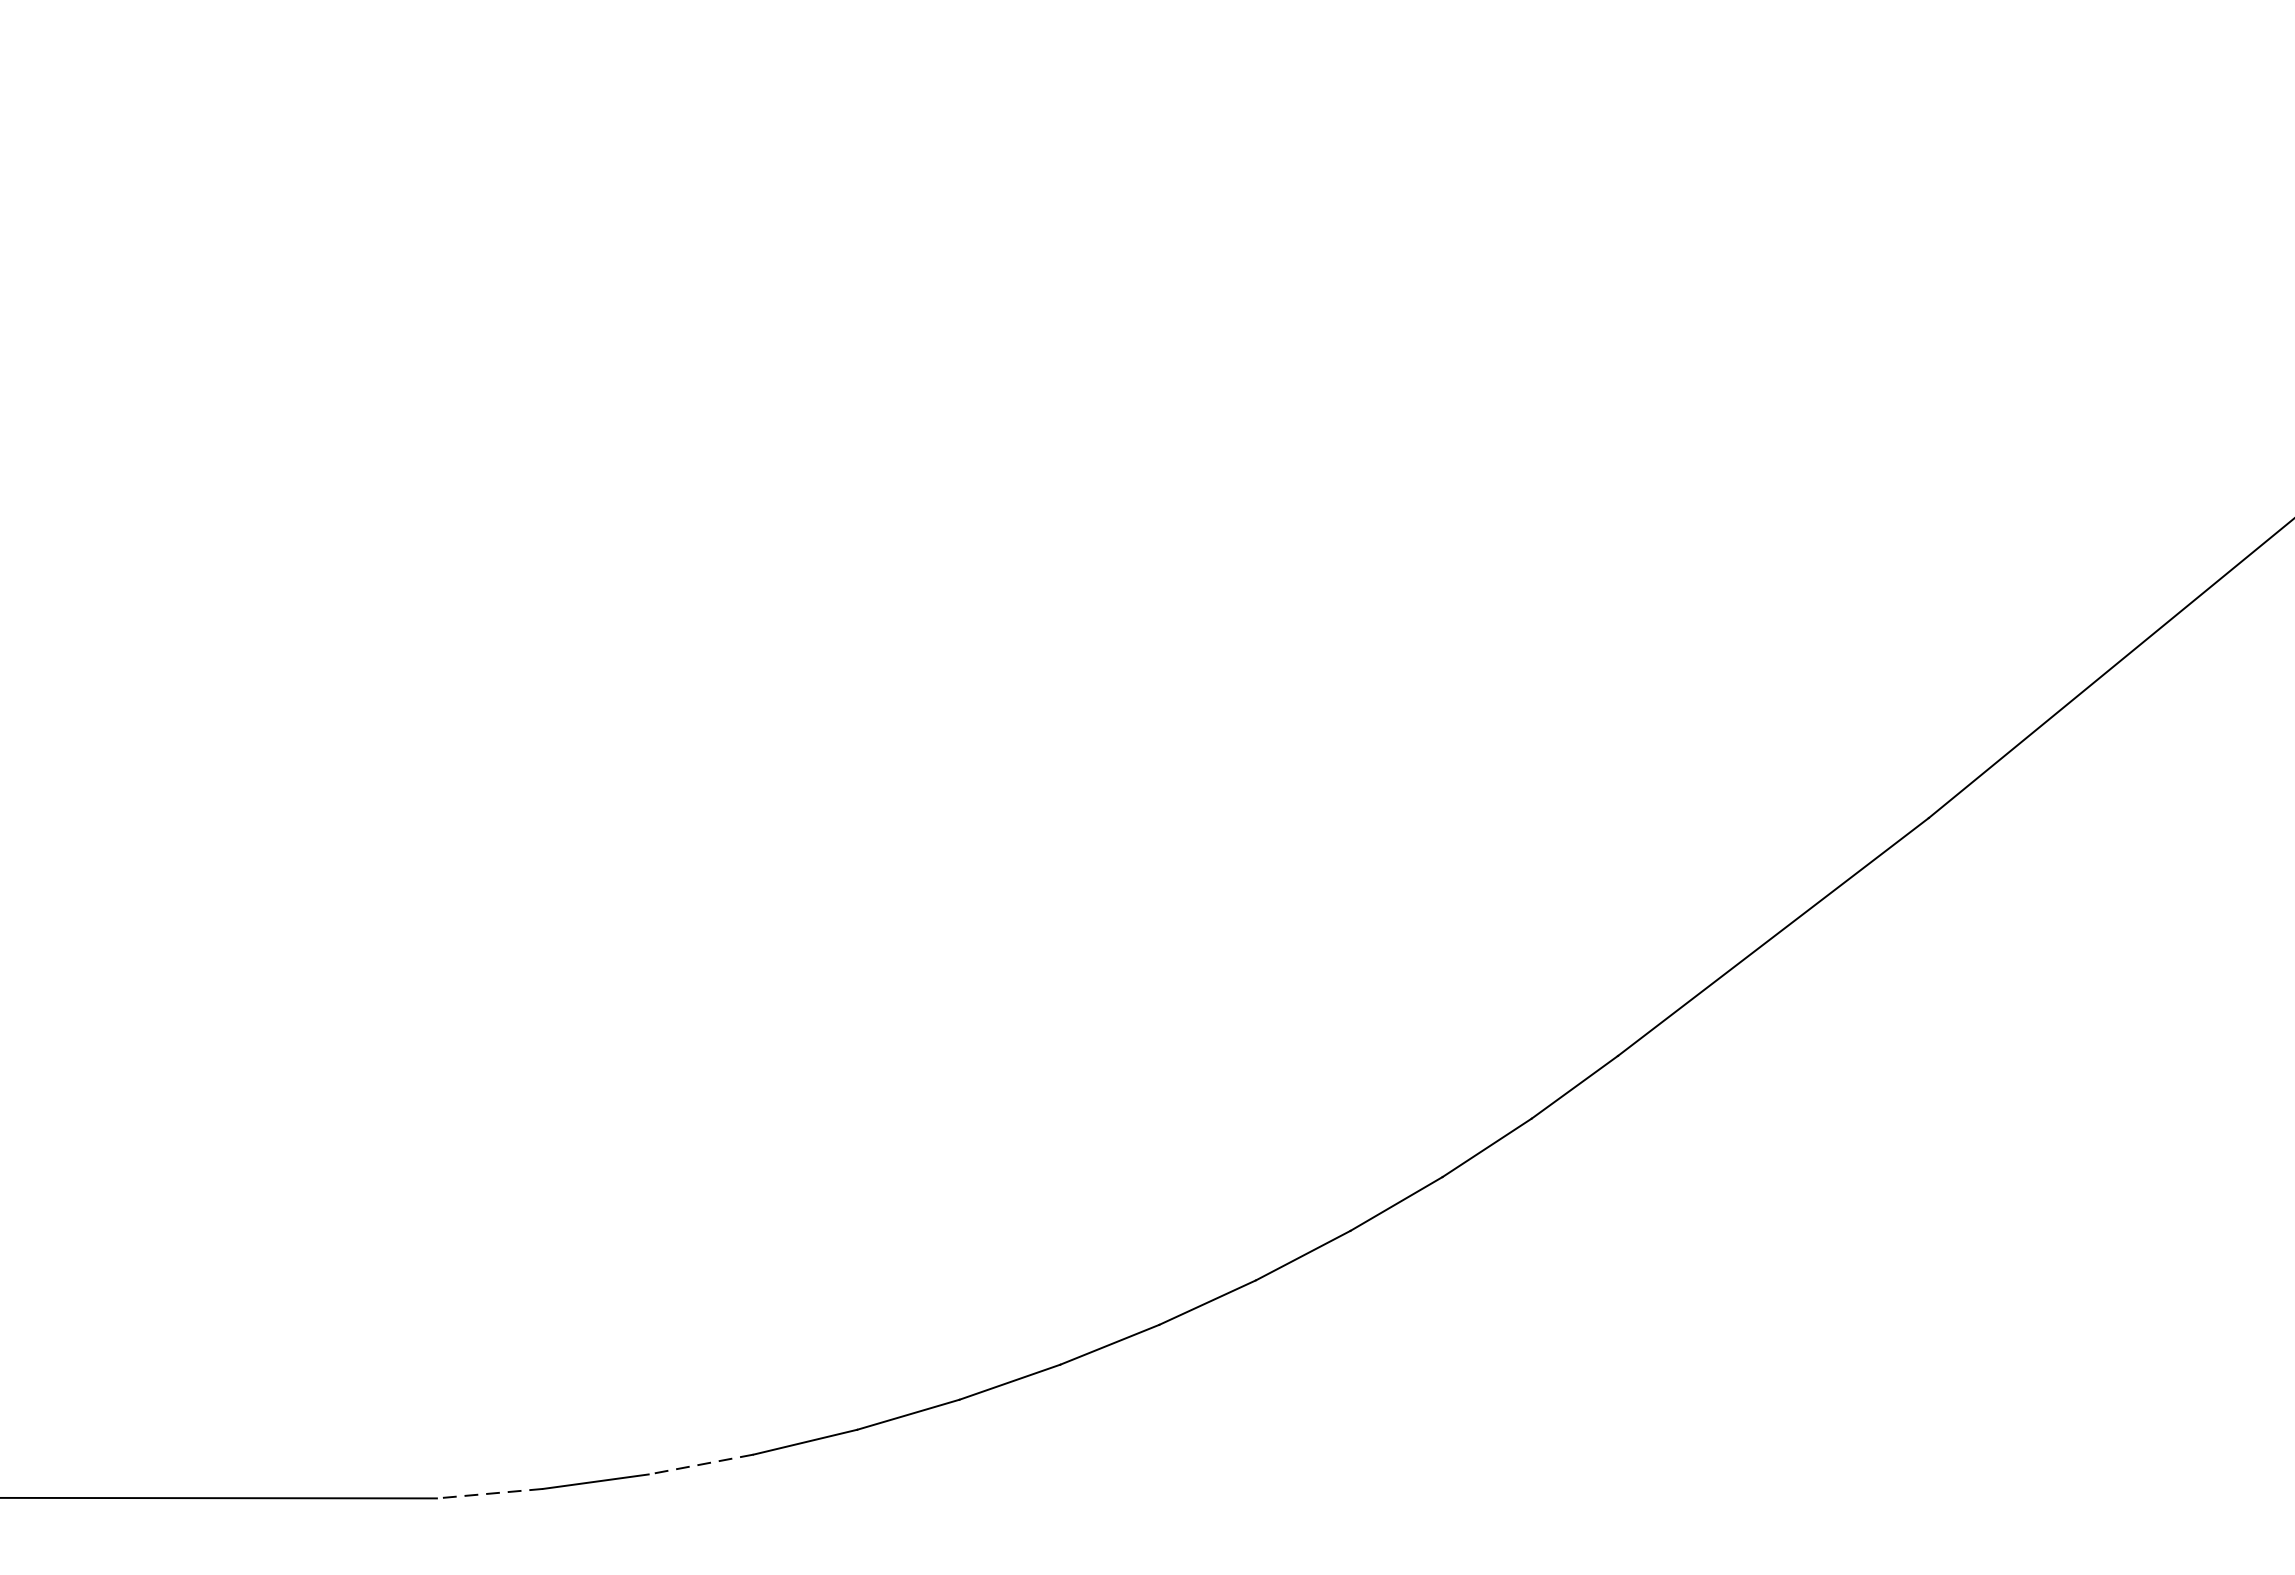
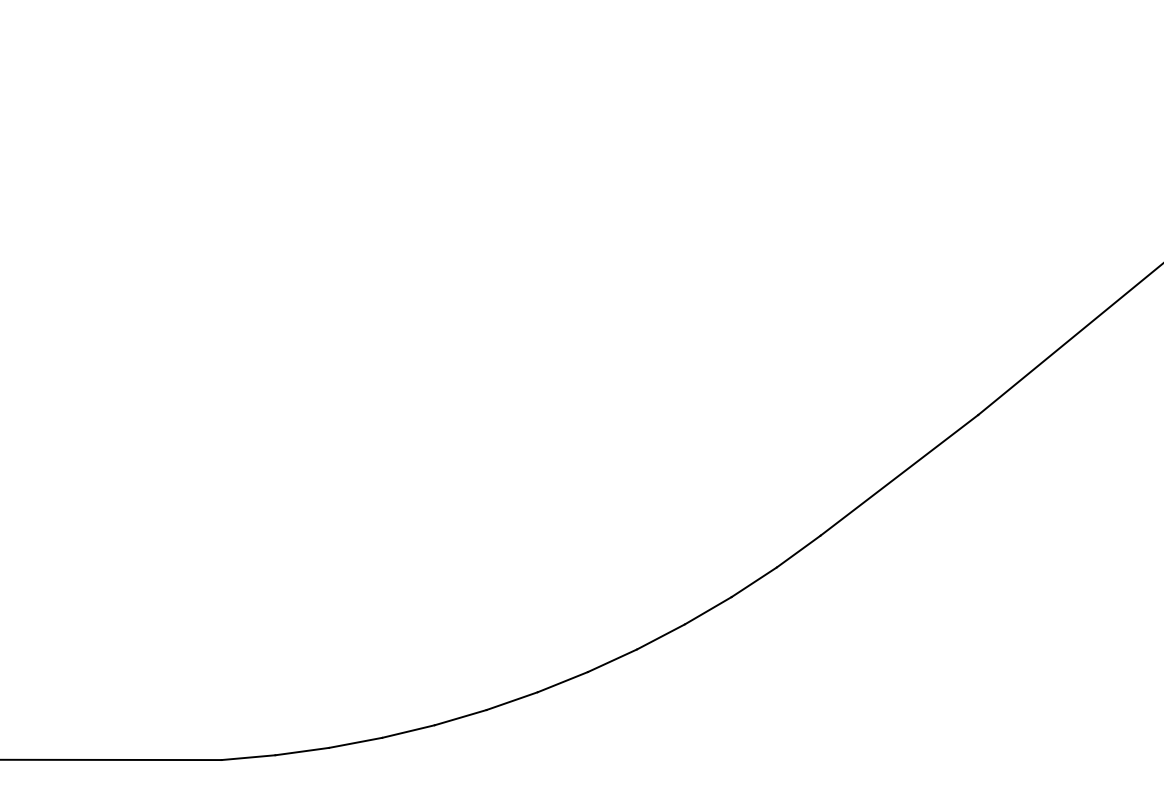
line: (700, 1463) -> (355, 742), dashed -> solid
line: (489, 1493) -> (248, 757), dashed -> solid

